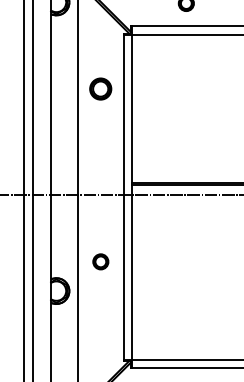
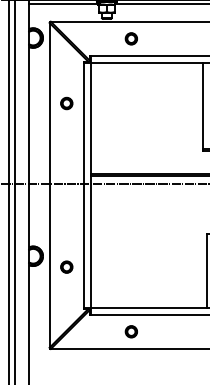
part: (100, 89) -> (66, 103), size x0.71
part: (100, 260) -> (66, 266), moved

